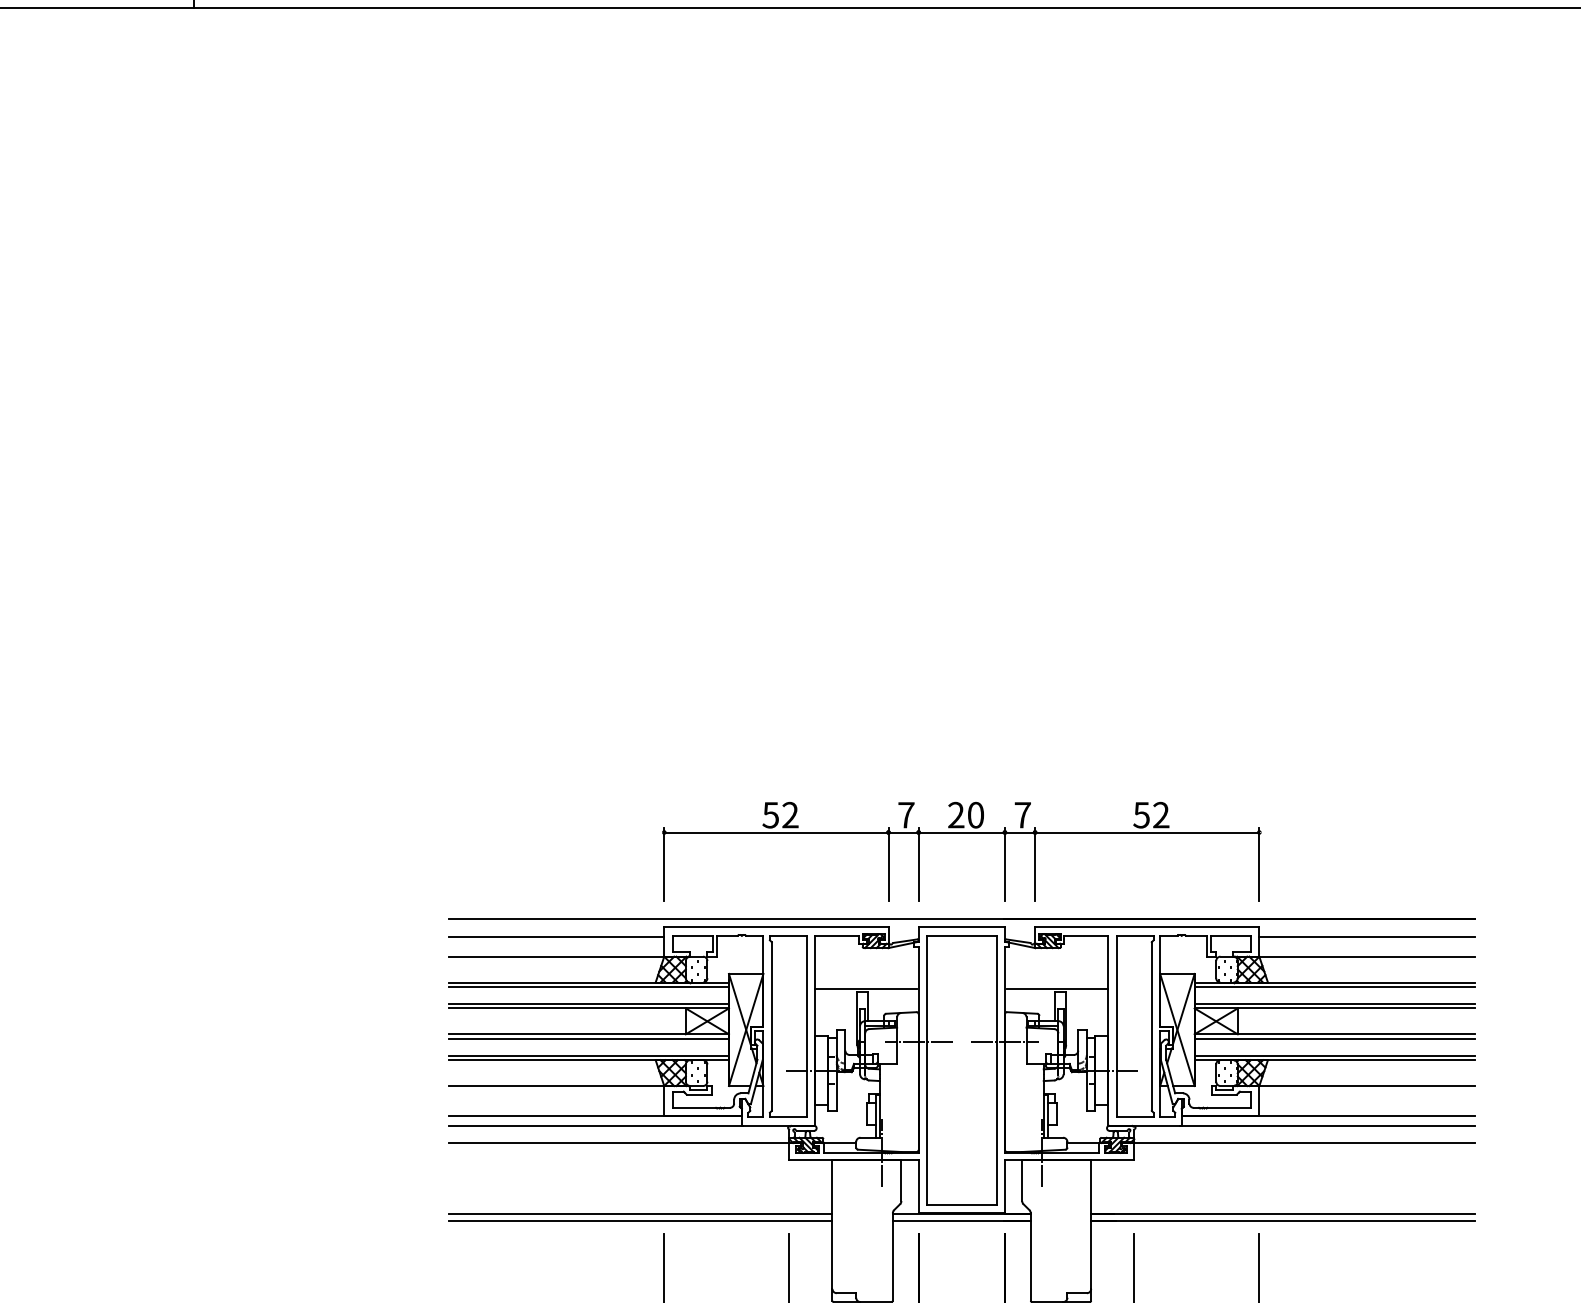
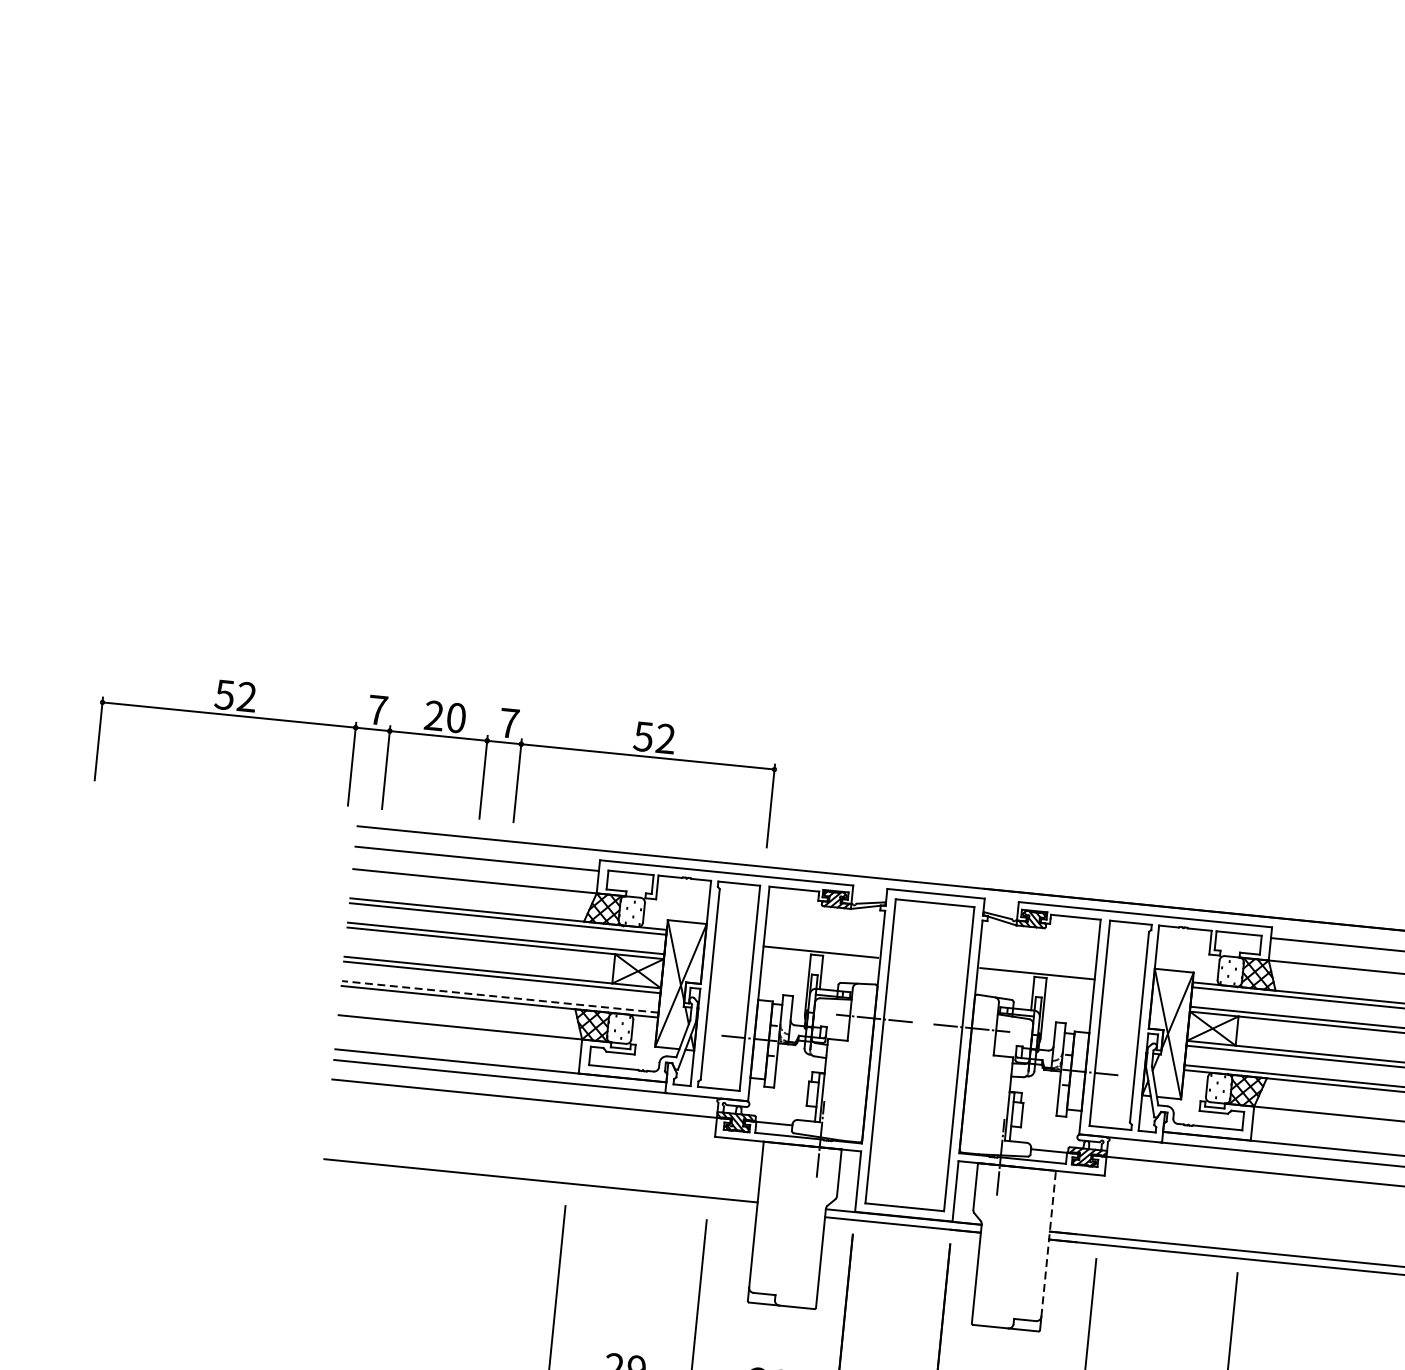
part: (961, 833) -> (438, 737), moved
line: (588, 1055) -> (499, 996), solid -> dashed
line: (640, 1220) -> (540, 1188), removed
line: (1091, 1224) -> (1049, 1244), solid -> dashed

